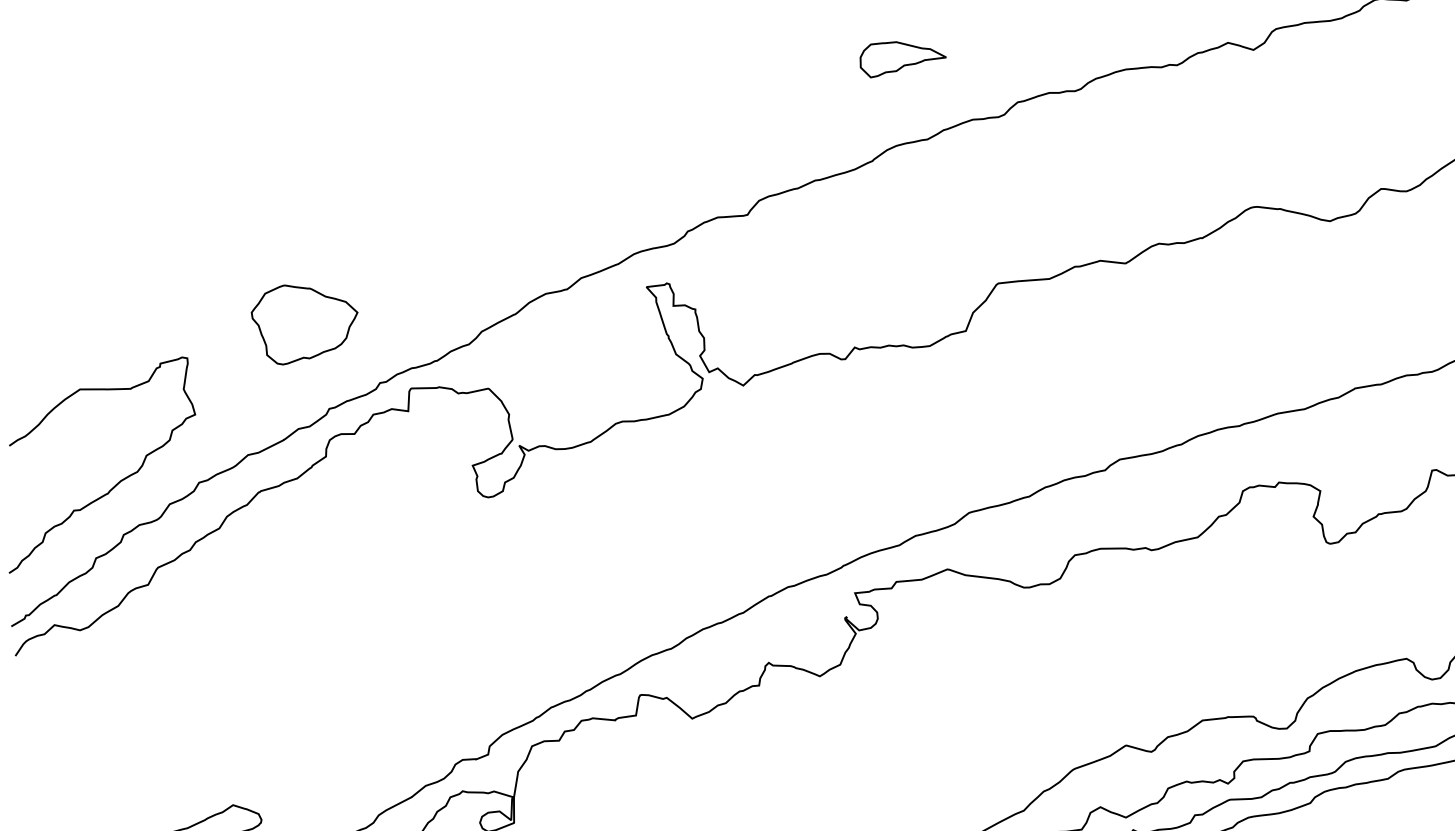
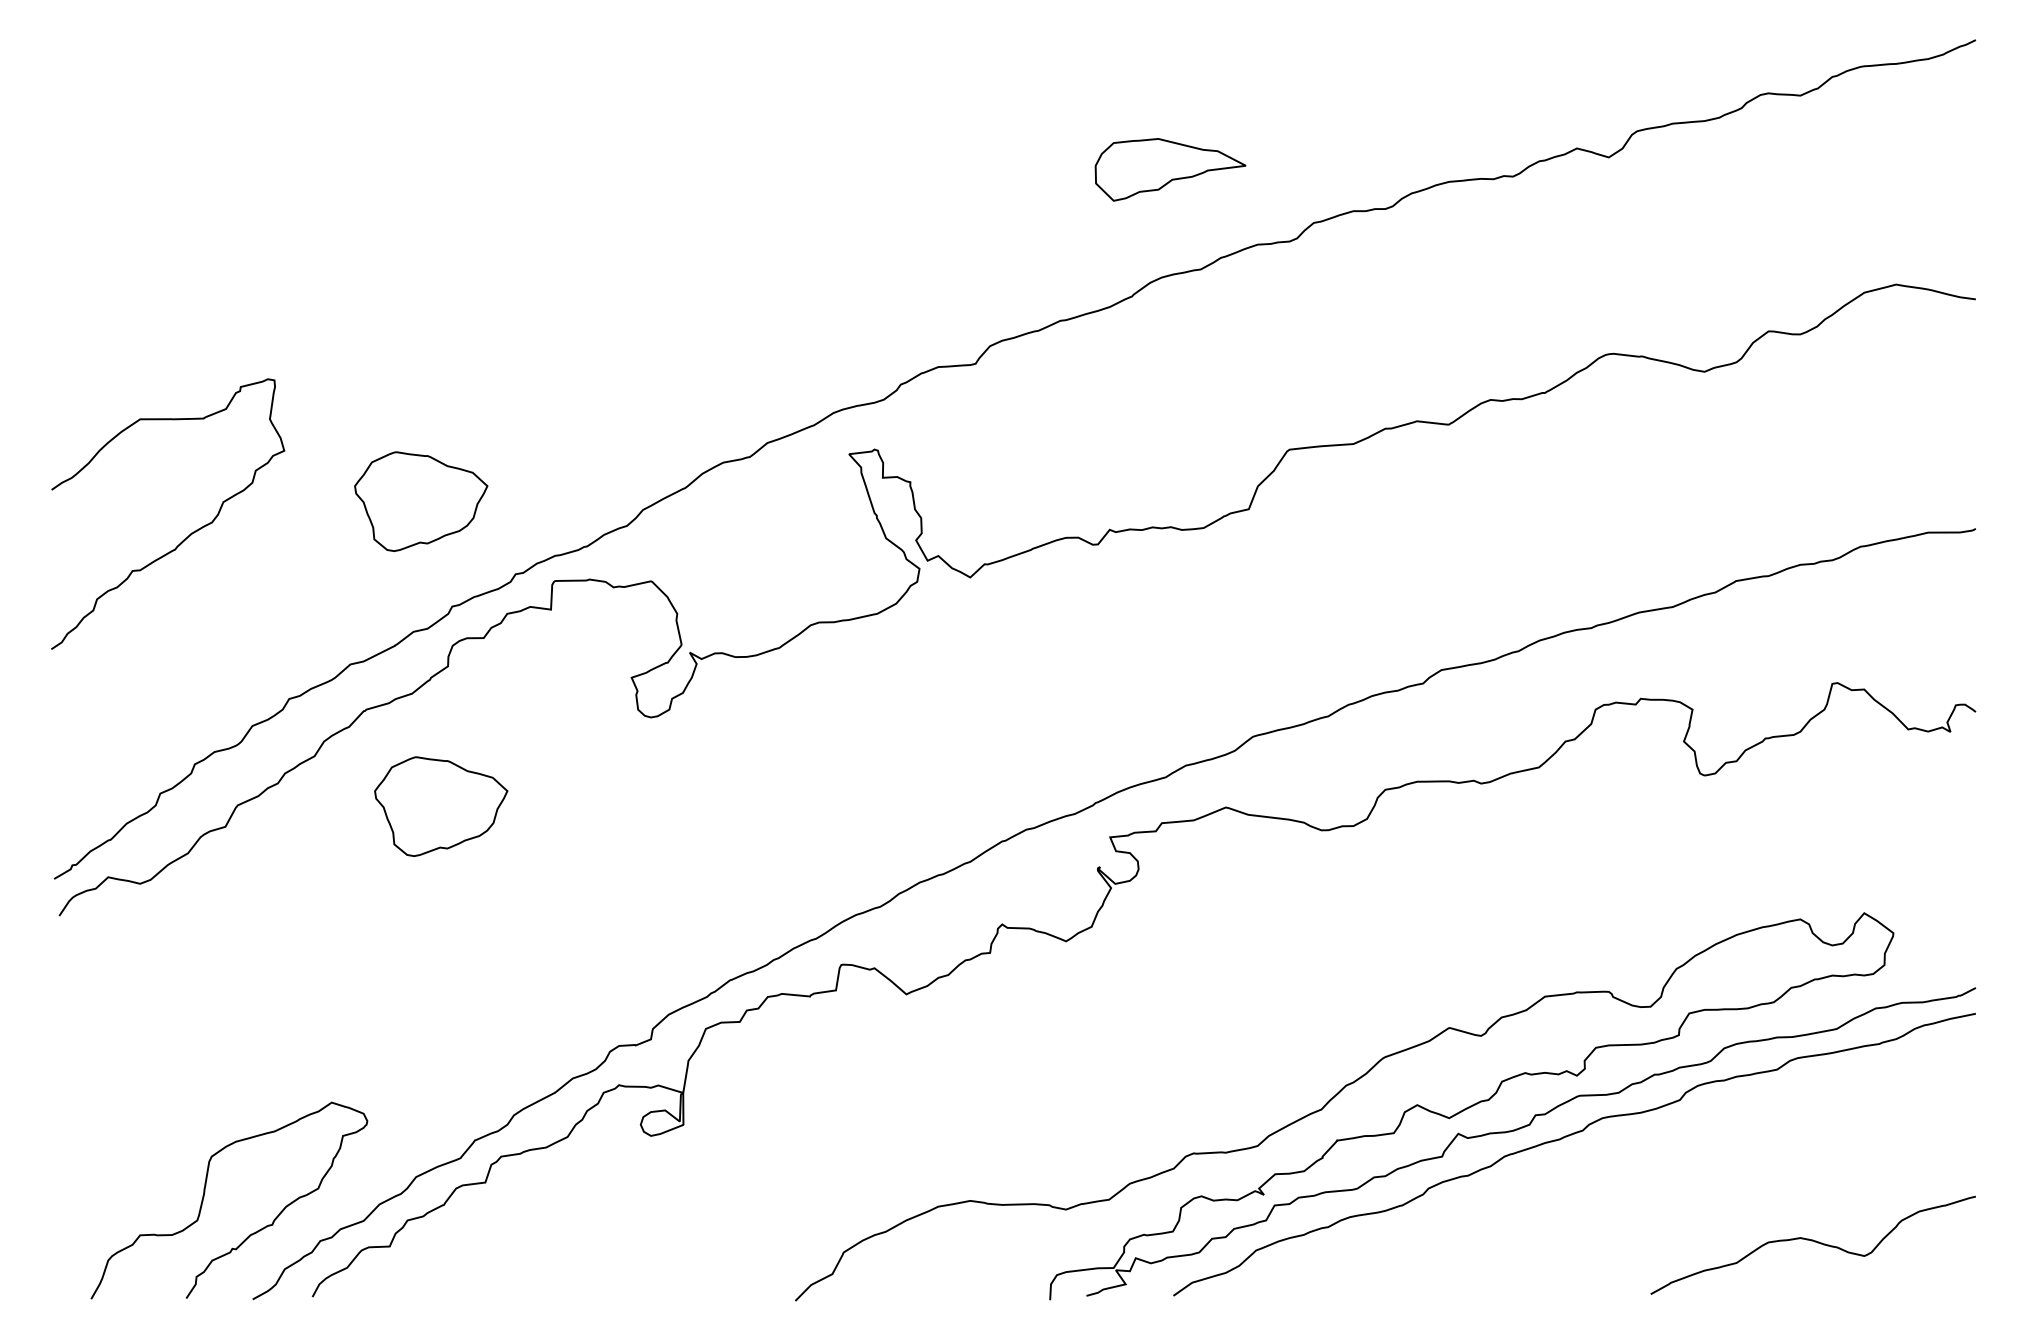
part: (903, 59) -> (1170, 169), size x1.4
curve: (115, 484) -> (184, 538), moved
part: (320, 568) -> (441, 806), added

